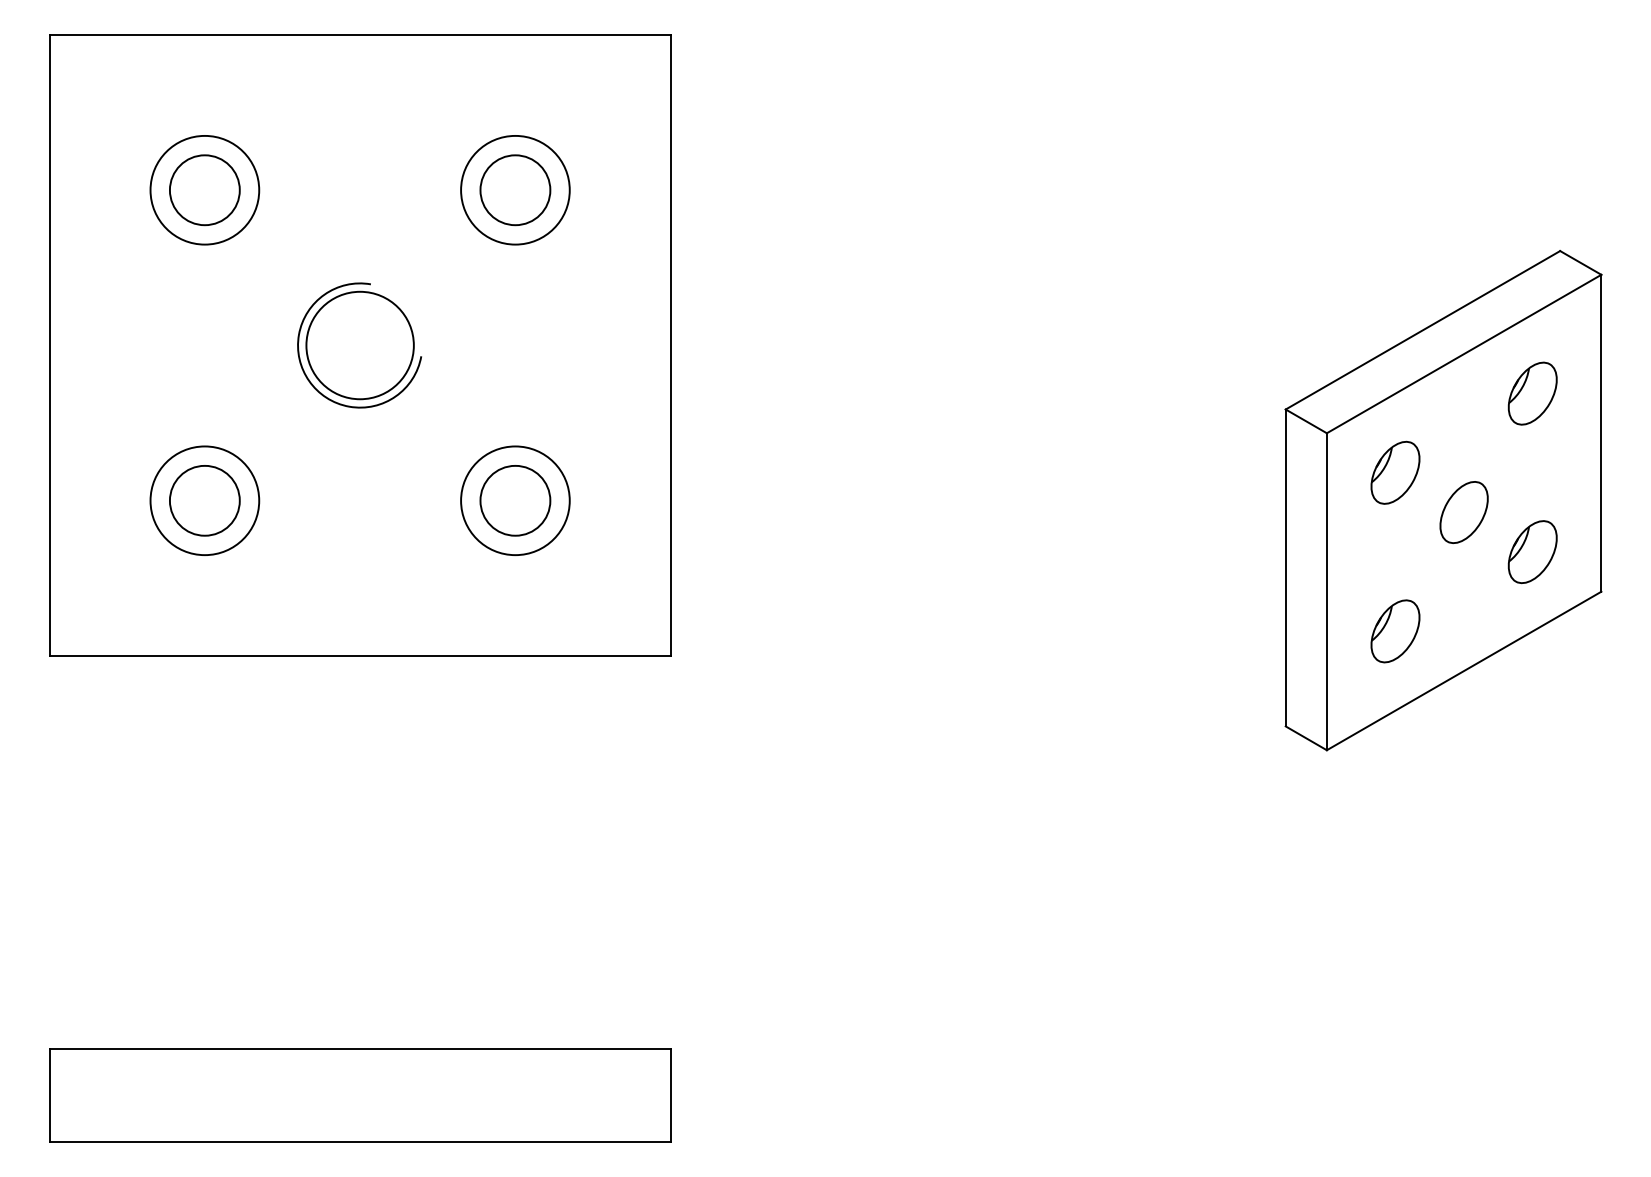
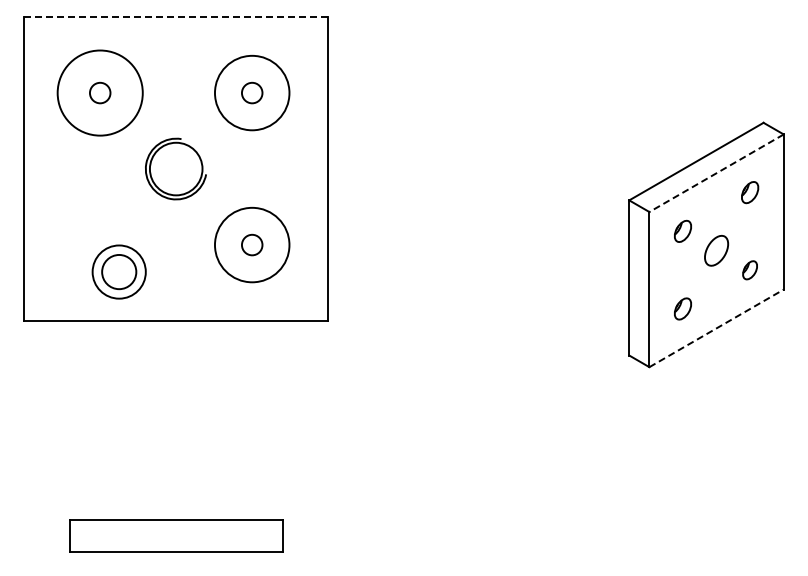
line: (360, 35) -> (176, 17), solid -> dashed
circle: (203, 189) -> (99, 92), size x1.6
circle: (205, 189) -> (100, 92), size x0.6
circle: (513, 189) -> (251, 92), size x1.4
circle: (515, 189) -> (252, 92), size x0.6
line: (1463, 354) -> (716, 173), solid -> dashed
part: (1531, 393) -> (749, 192), size x0.7
part: (1394, 473) -> (682, 231), size x0.7
part: (203, 499) -> (118, 271), moved
circle: (513, 499) -> (251, 244), size x1.4
circle: (515, 499) -> (252, 244), size x0.6
part: (1531, 552) -> (749, 270), size x0.6
part: (1394, 630) -> (682, 308), size x0.7
line: (1463, 671) -> (716, 328), solid -> dashed
part: (358, 1094) -> (175, 535), size x0.7

